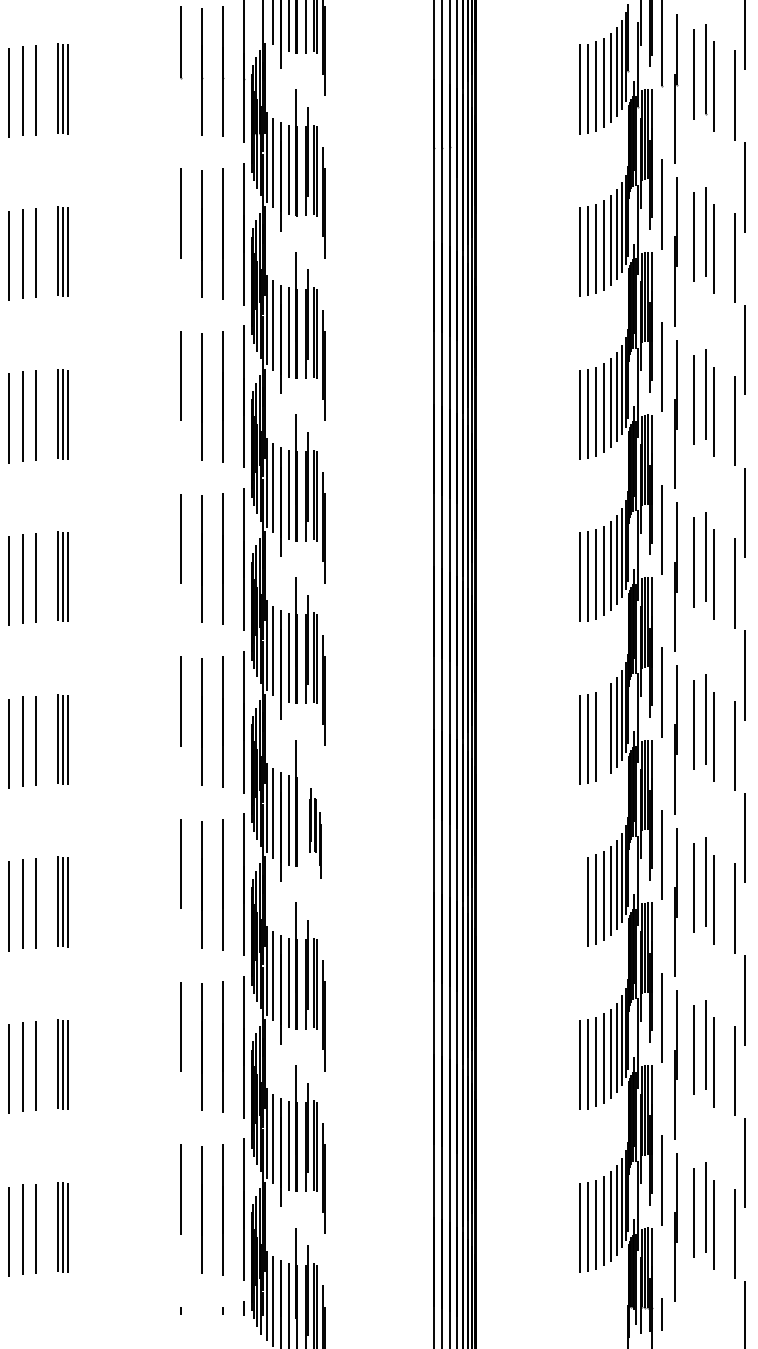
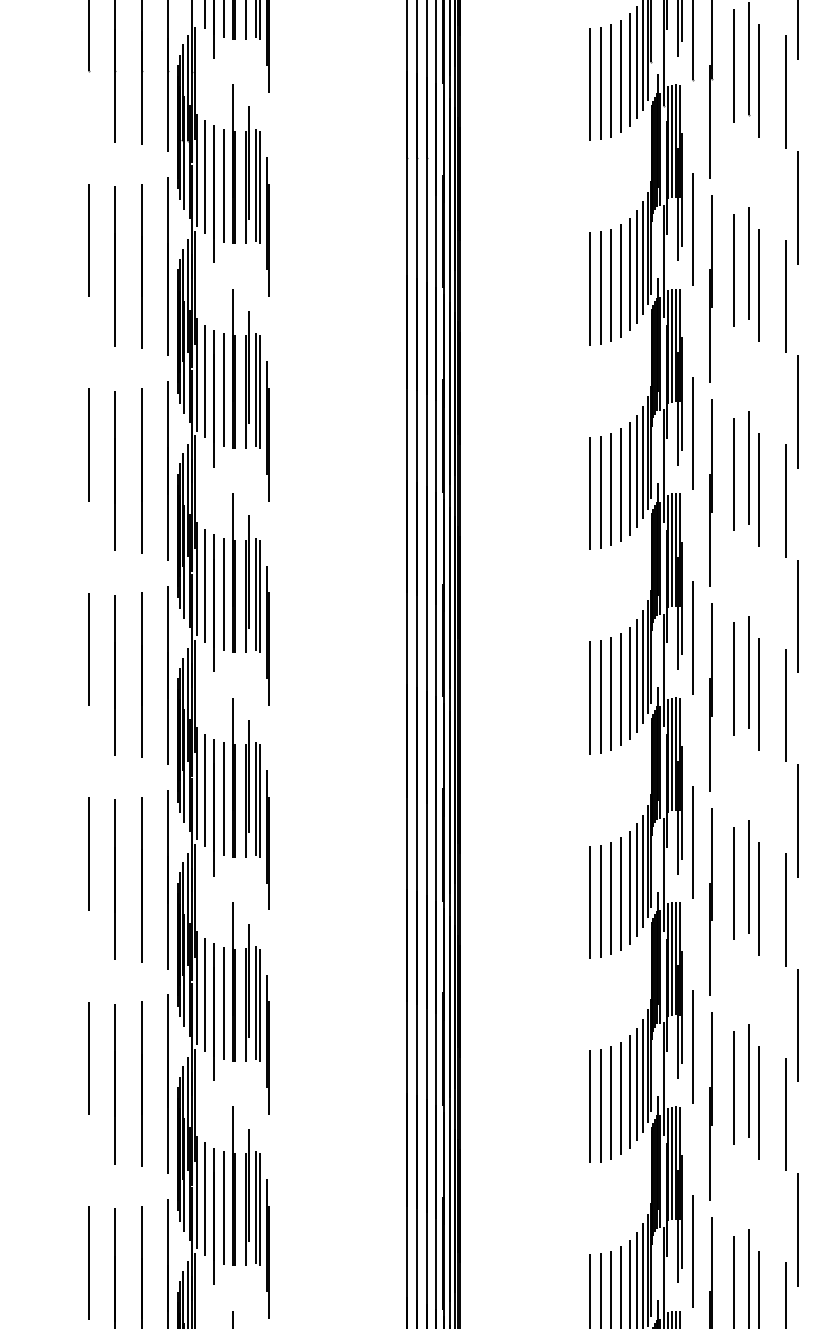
line: (604, 733) -> (621, 894), added
part: (315, 832) -> (258, 1018), size x1.67
line: (579, 902) -> (589, 1106), added

